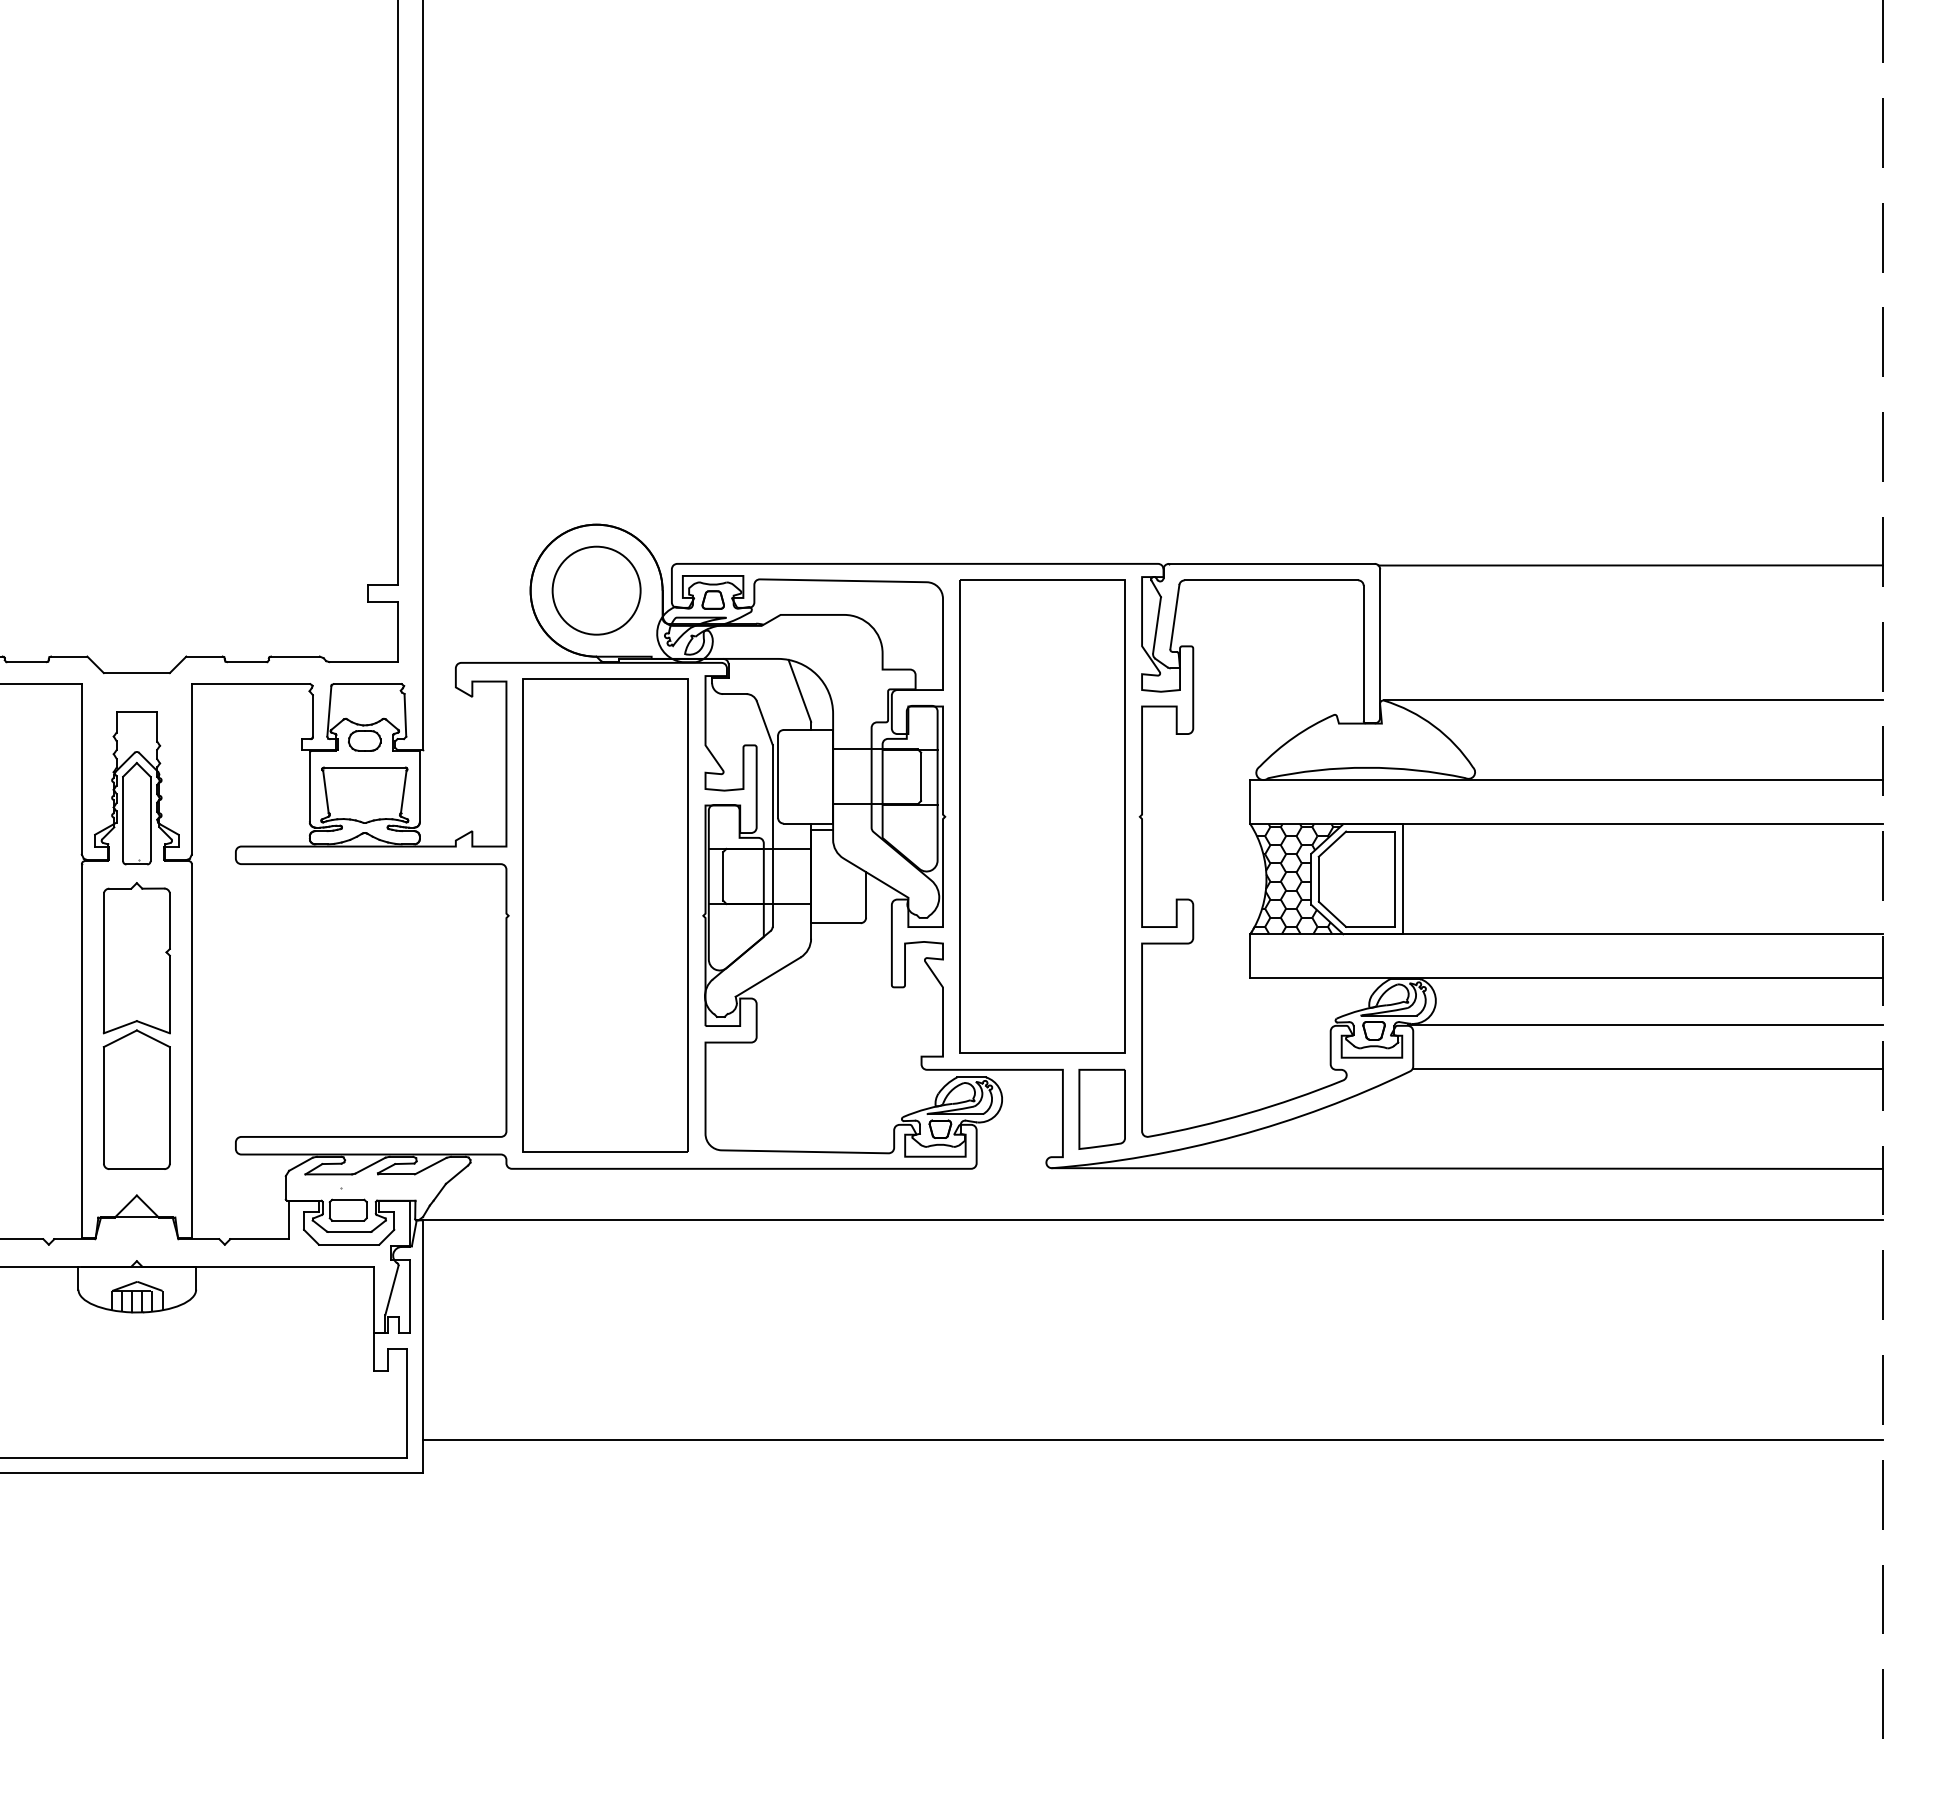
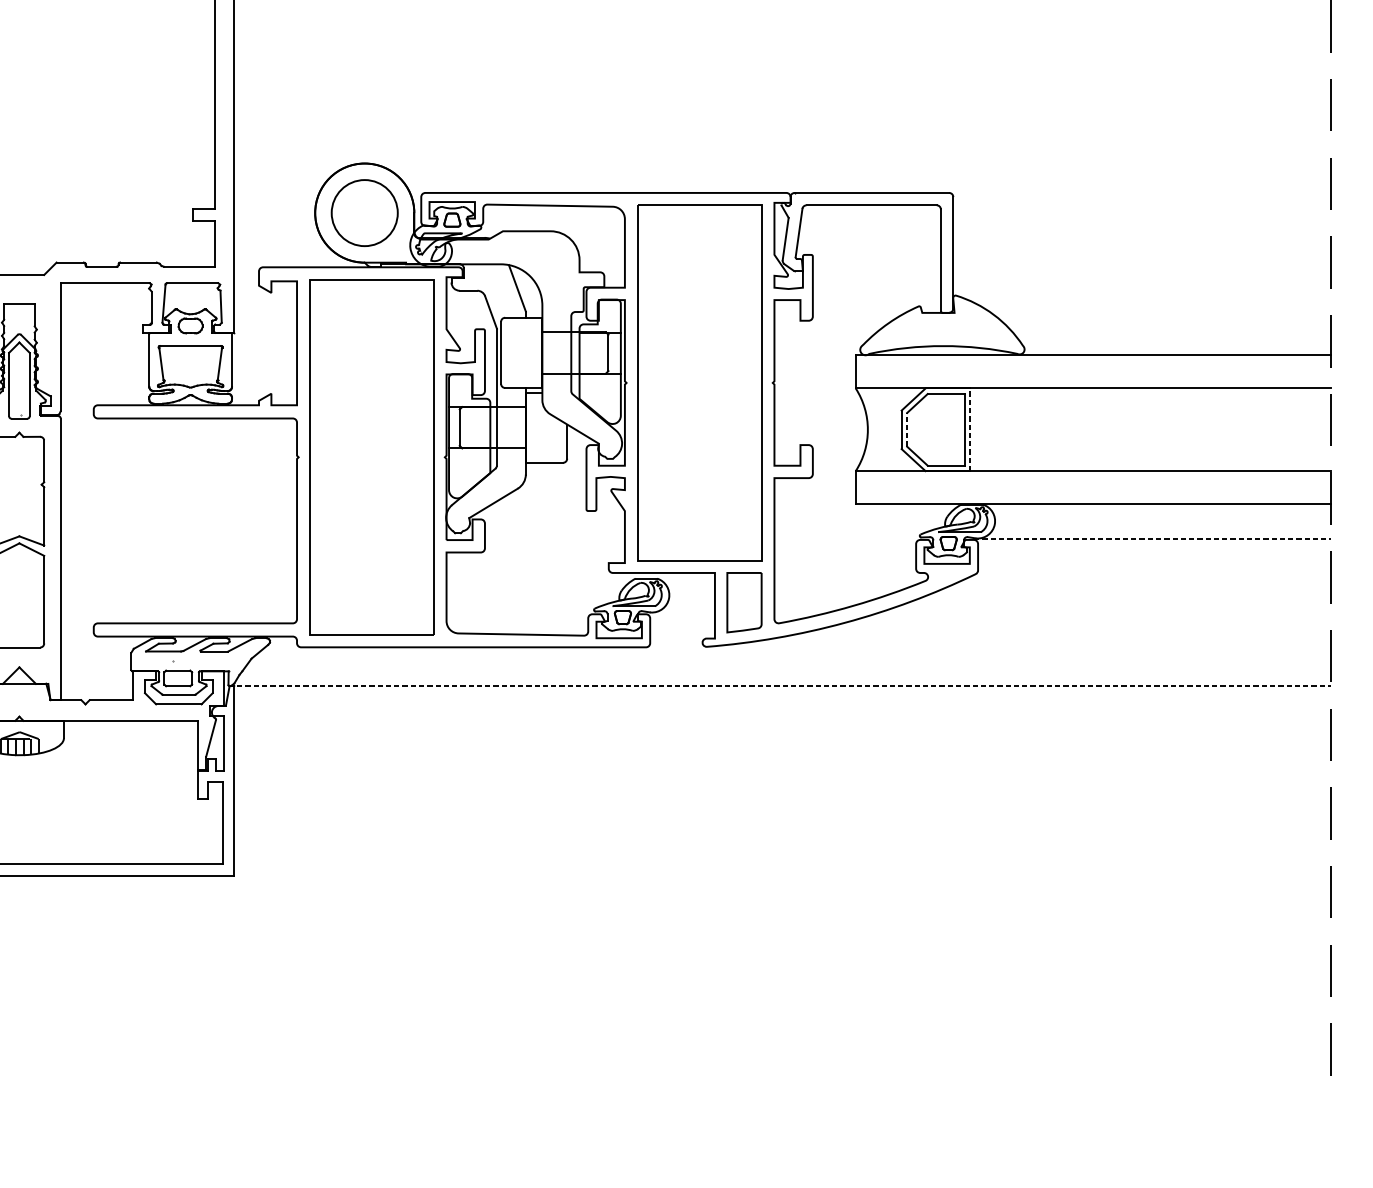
line: (1630, 565) -> (1141, 194), removed
line: (1632, 700) -> (1142, 295), removed
line: (1318, 878) -> (906, 429), solid -> dashed
hatch: (1295, 879) -> (889, 430), removed
line: (1402, 879) -> (970, 430), solid -> dashed
line: (1645, 1024) -> (1152, 538), solid -> dashed
line: (1647, 1068) -> (1154, 571), removed
line: (1467, 1168) -> (1018, 647), removed
line: (1149, 1219) -> (780, 685), solid -> dashed
line: (1152, 1439) -> (782, 850), removed

